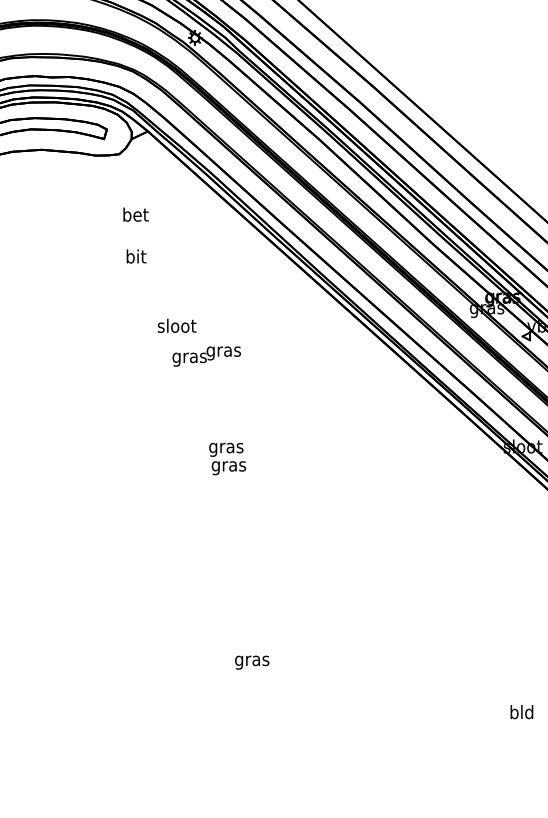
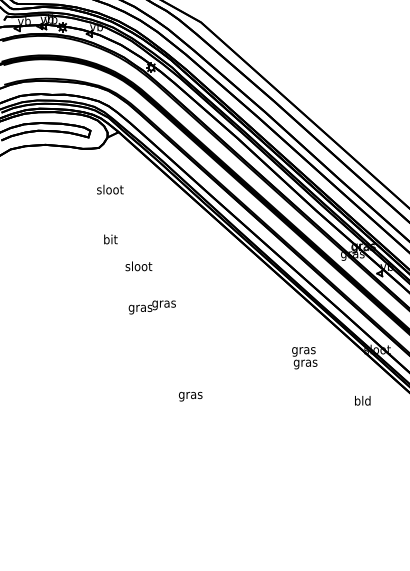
text: (135, 214) -> (110, 189), bet -> sloot
text: (135, 256) -> (110, 239), moved
text: (205, 356) -> (151, 307), moved
text: (227, 459) -> (304, 358), moved
text: (251, 662) -> (190, 396), moved
text: (521, 711) -> (362, 400), moved

